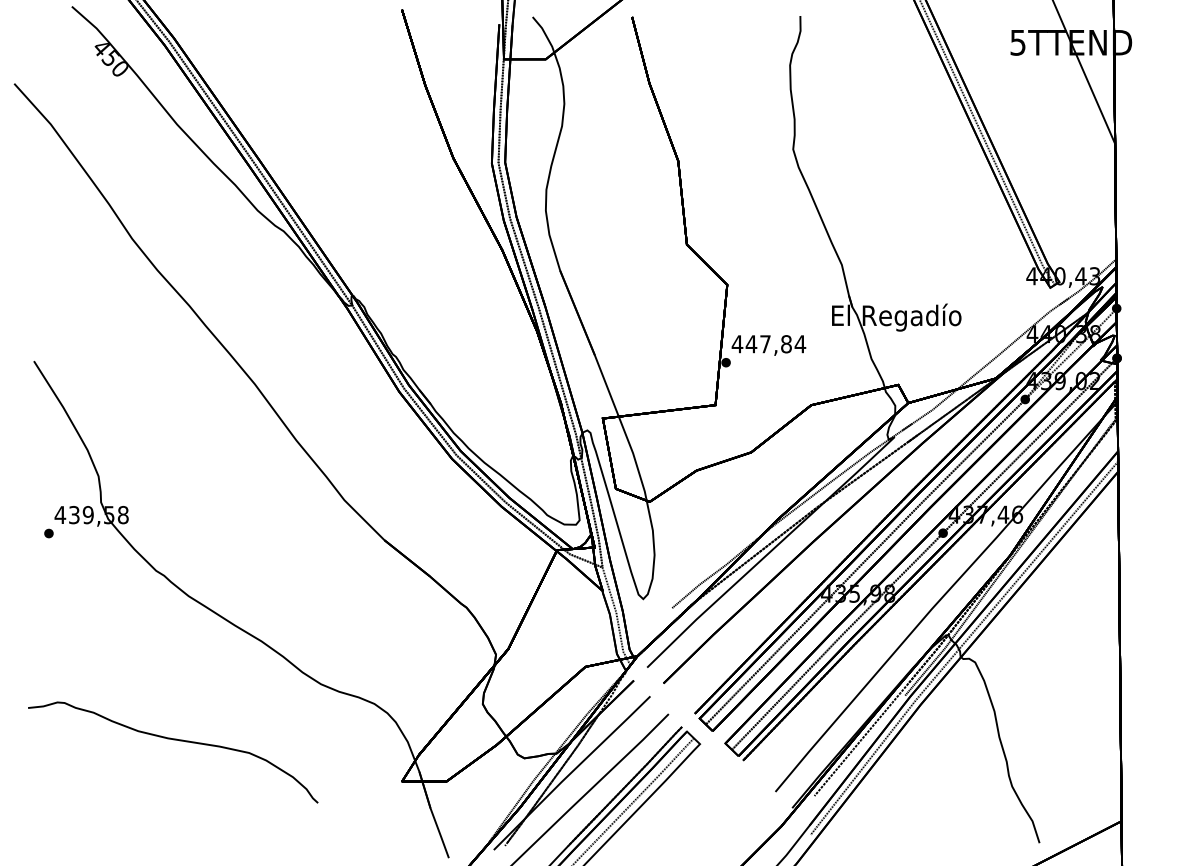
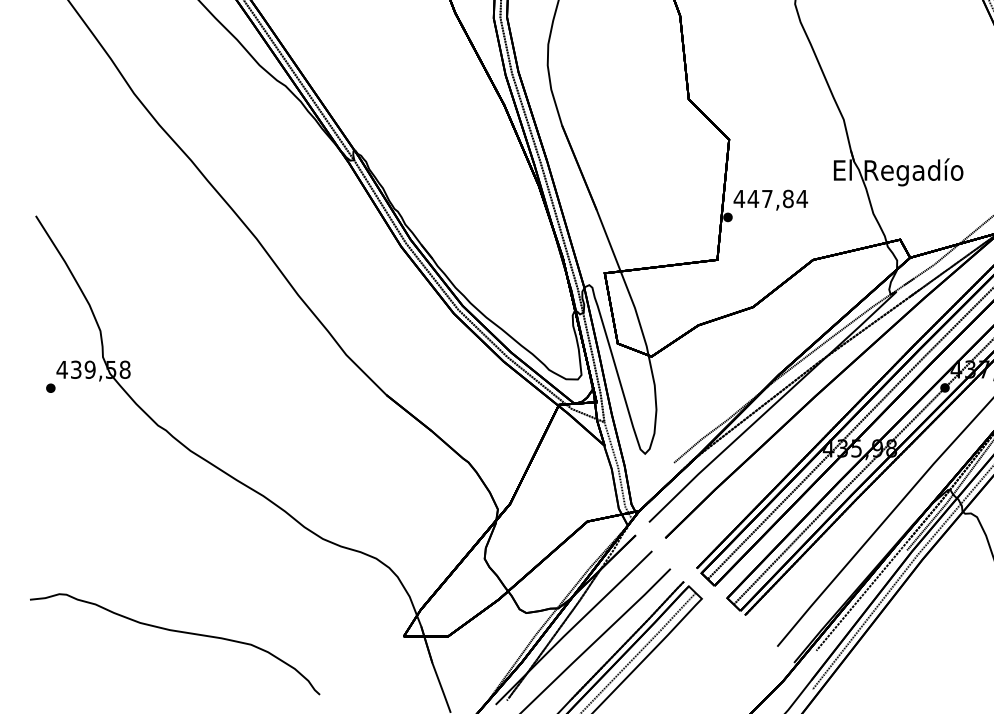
part: (173, 740) -> (175, 632), moved

